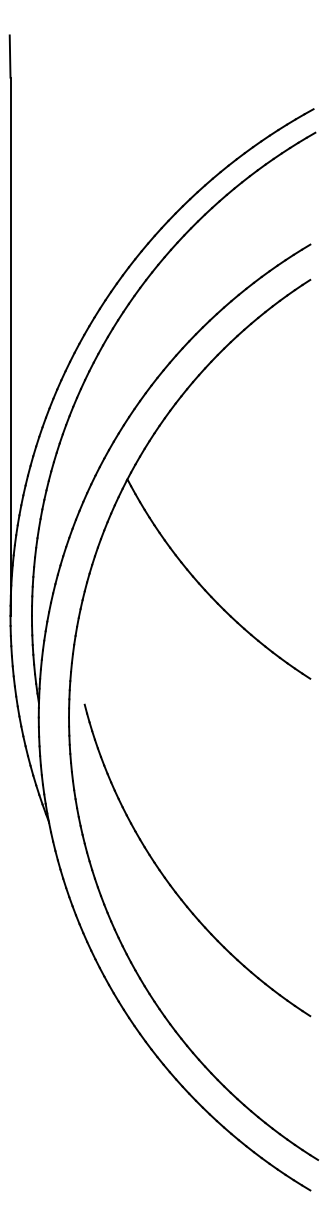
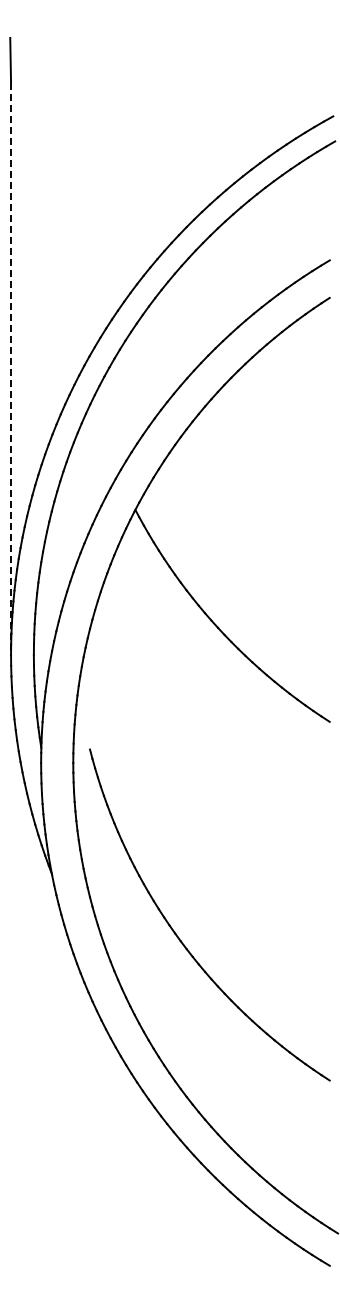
line: (10, 347) -> (11, 369), solid -> dashed

